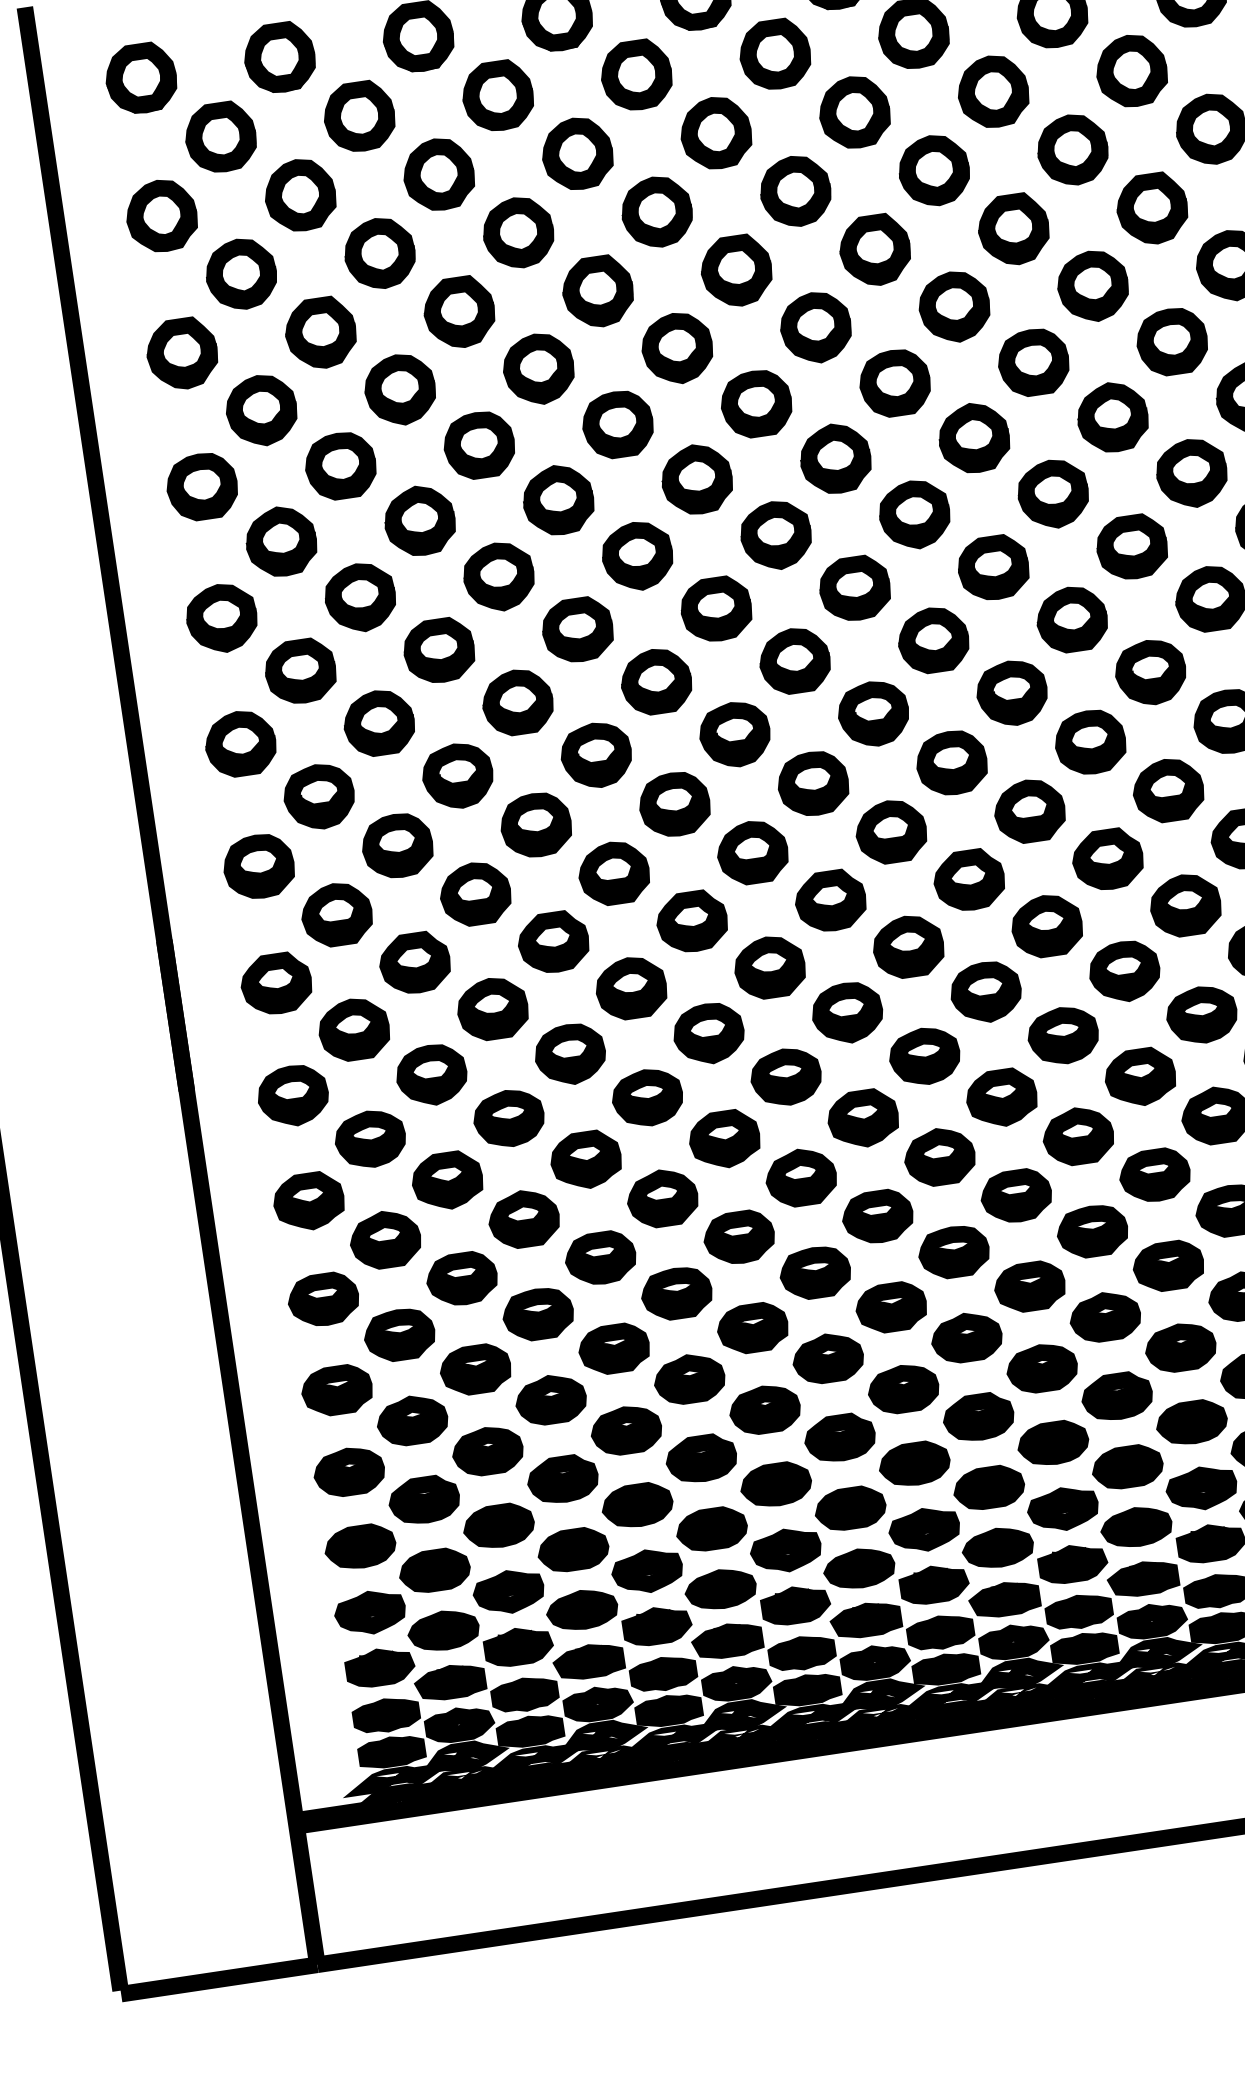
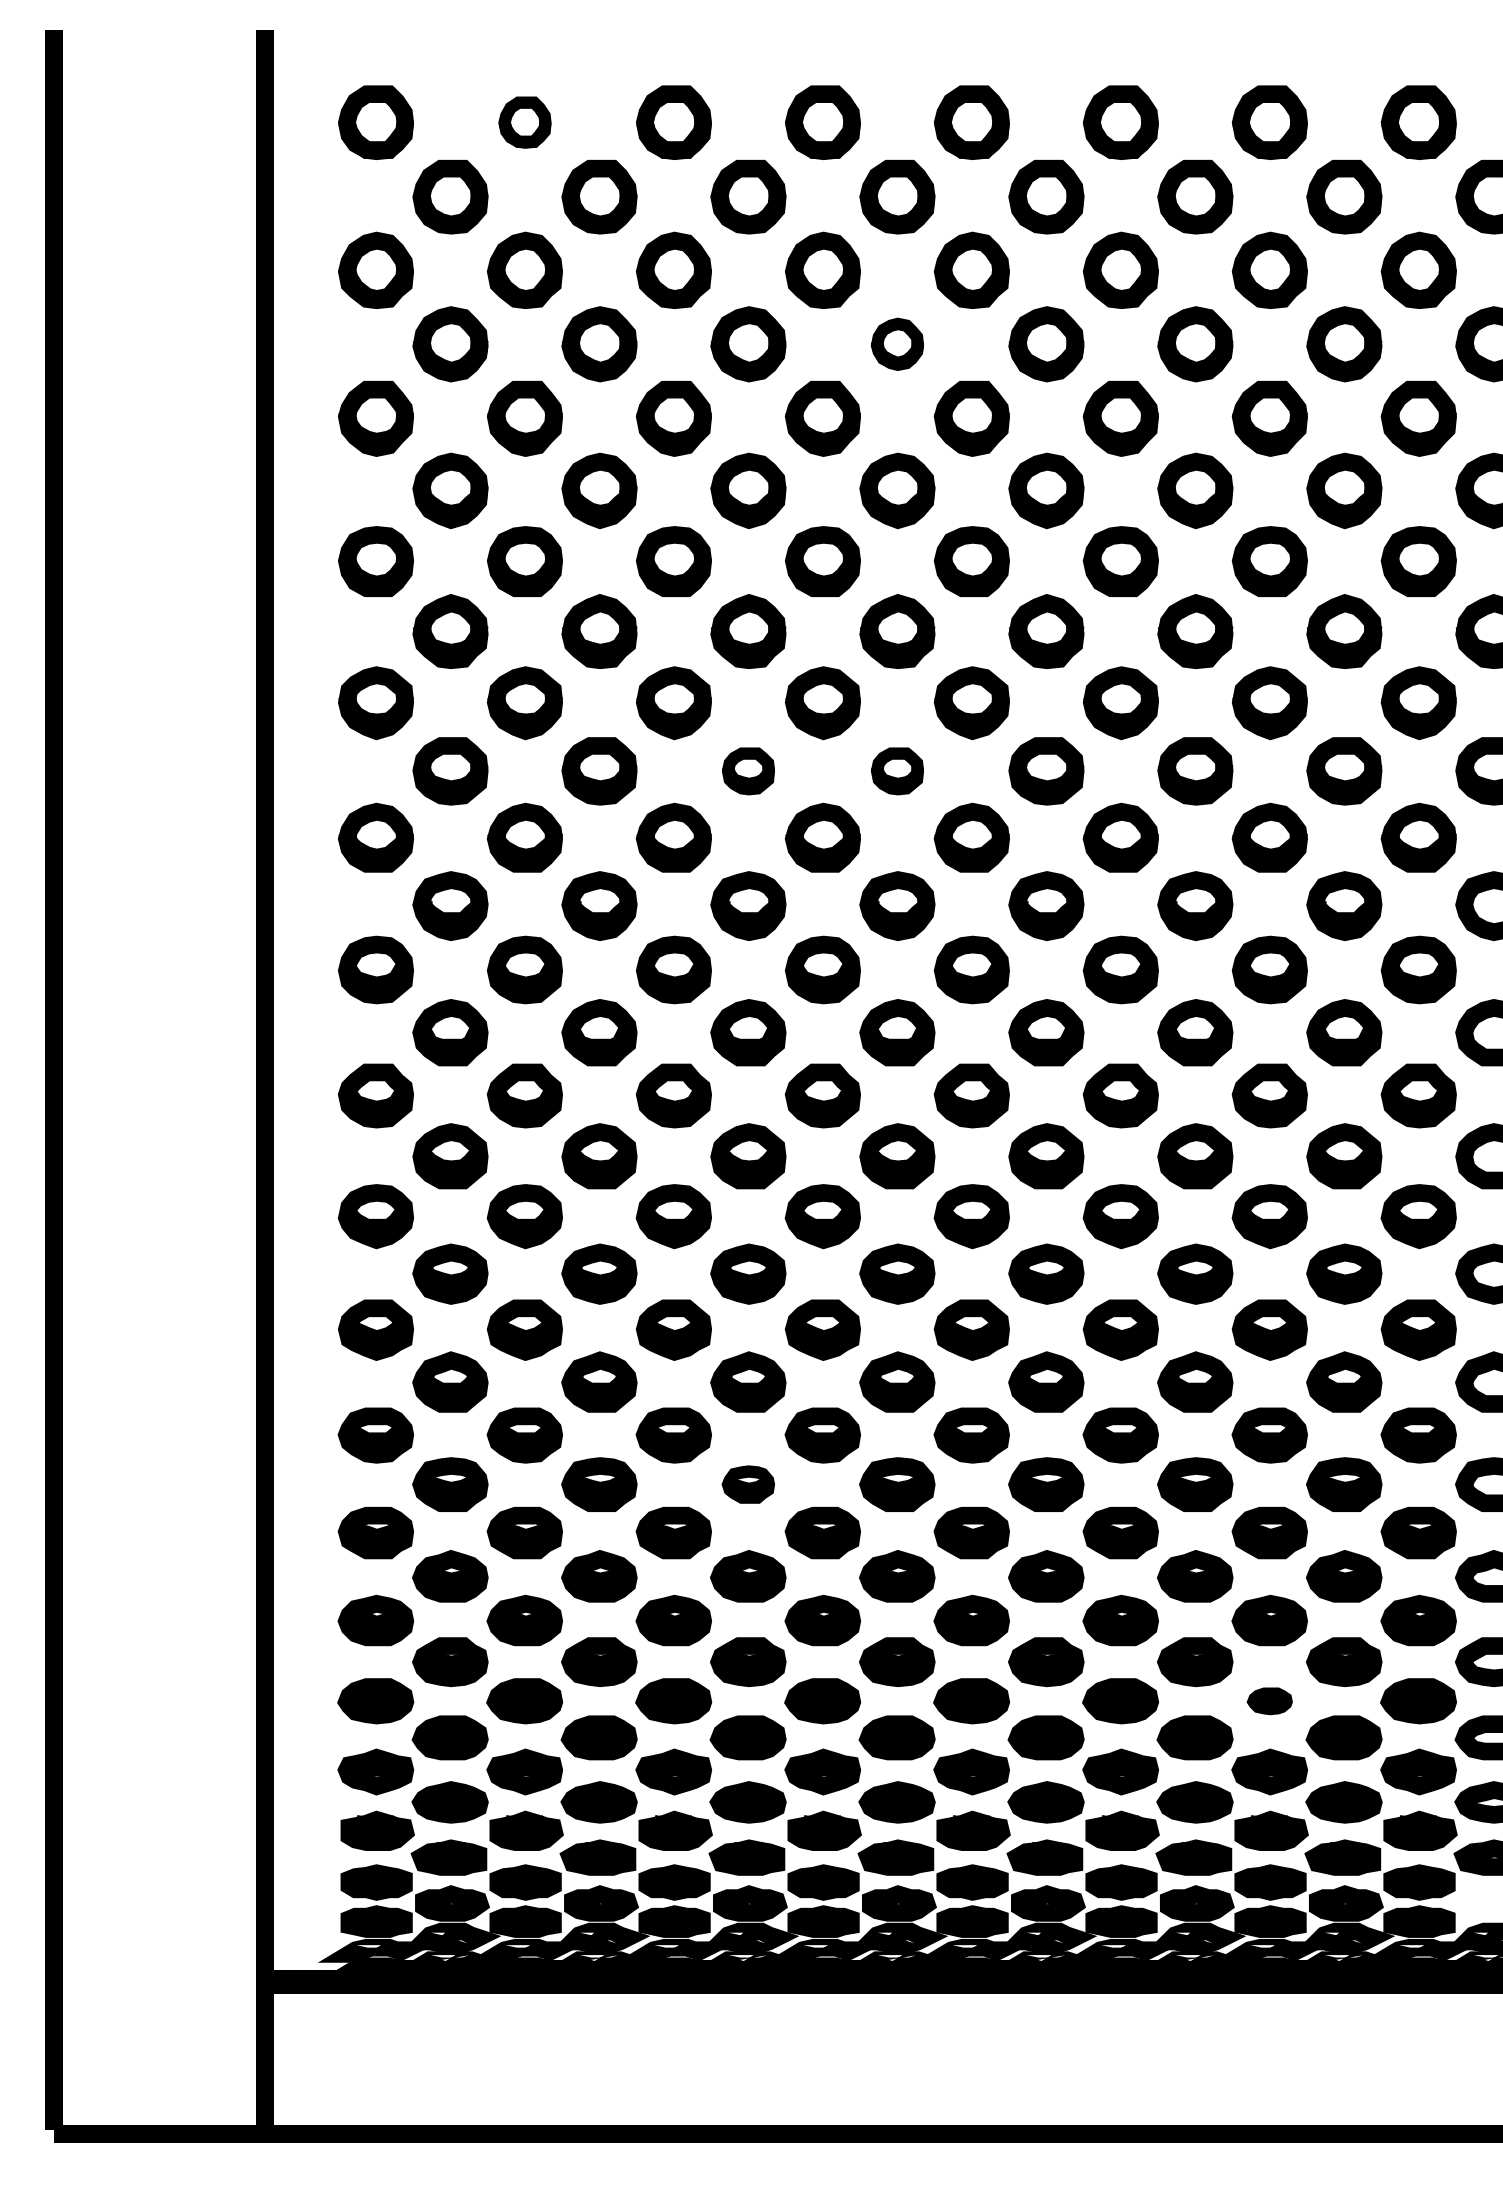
part: (279, 57) -> (524, 122), size x0.7
part: (657, 212) -> (897, 344), size x0.7
part: (716, 609) -> (897, 771), size x0.7
part: (577, 630) -> (748, 771), size x0.7
part: (676, 1293) -> (748, 1484), size x0.7
part: (1191, 1422) -> (1269, 1701), size x0.6

